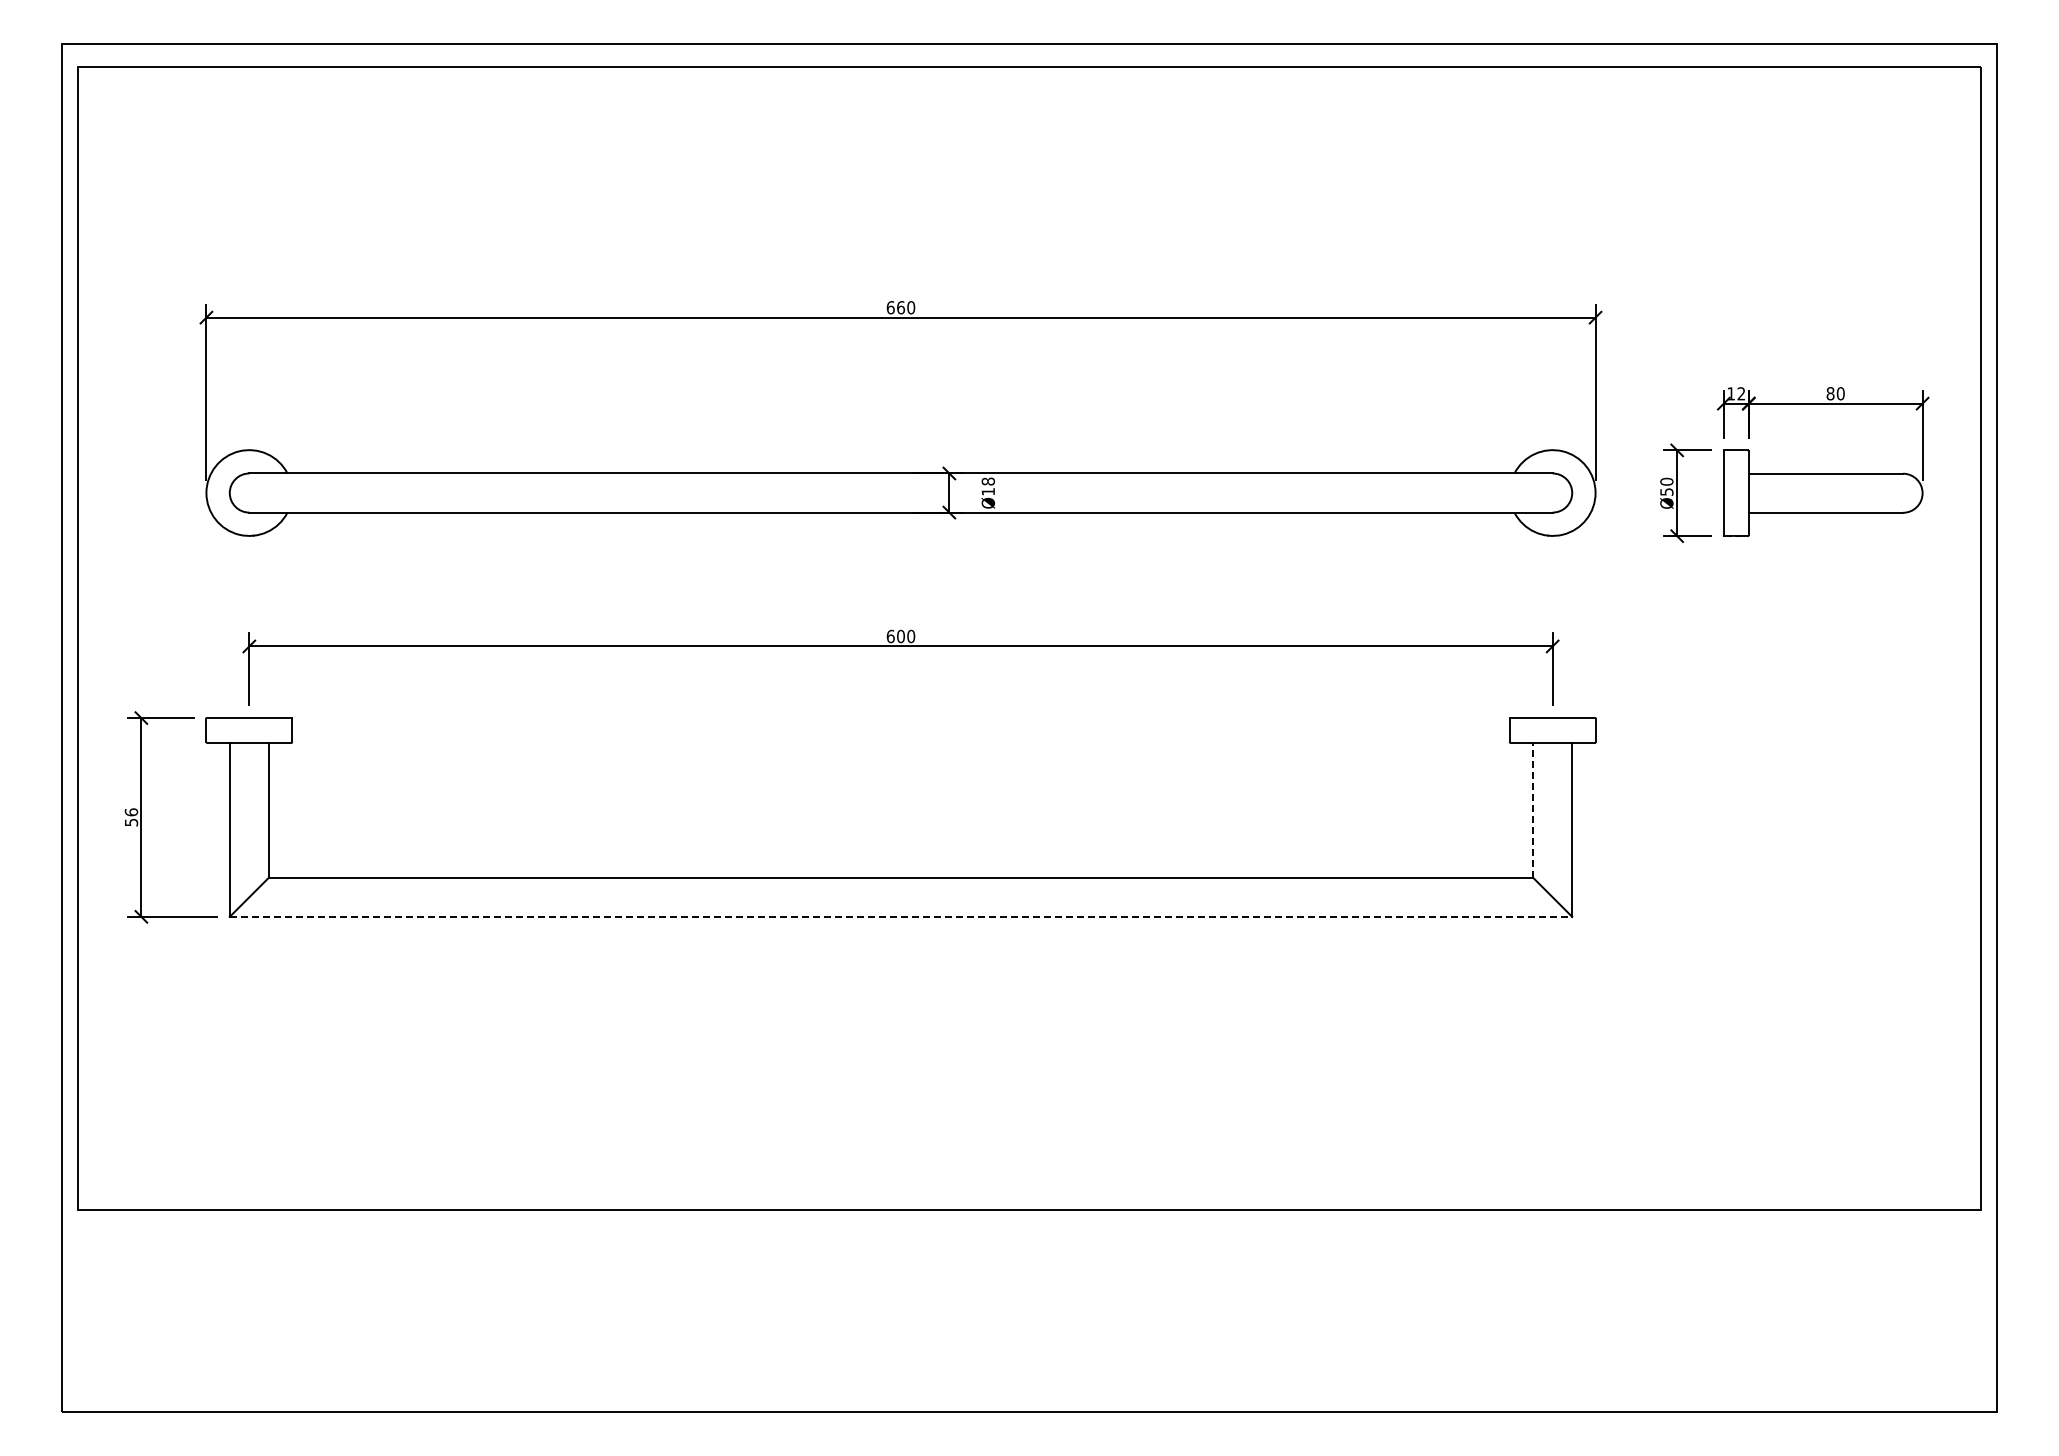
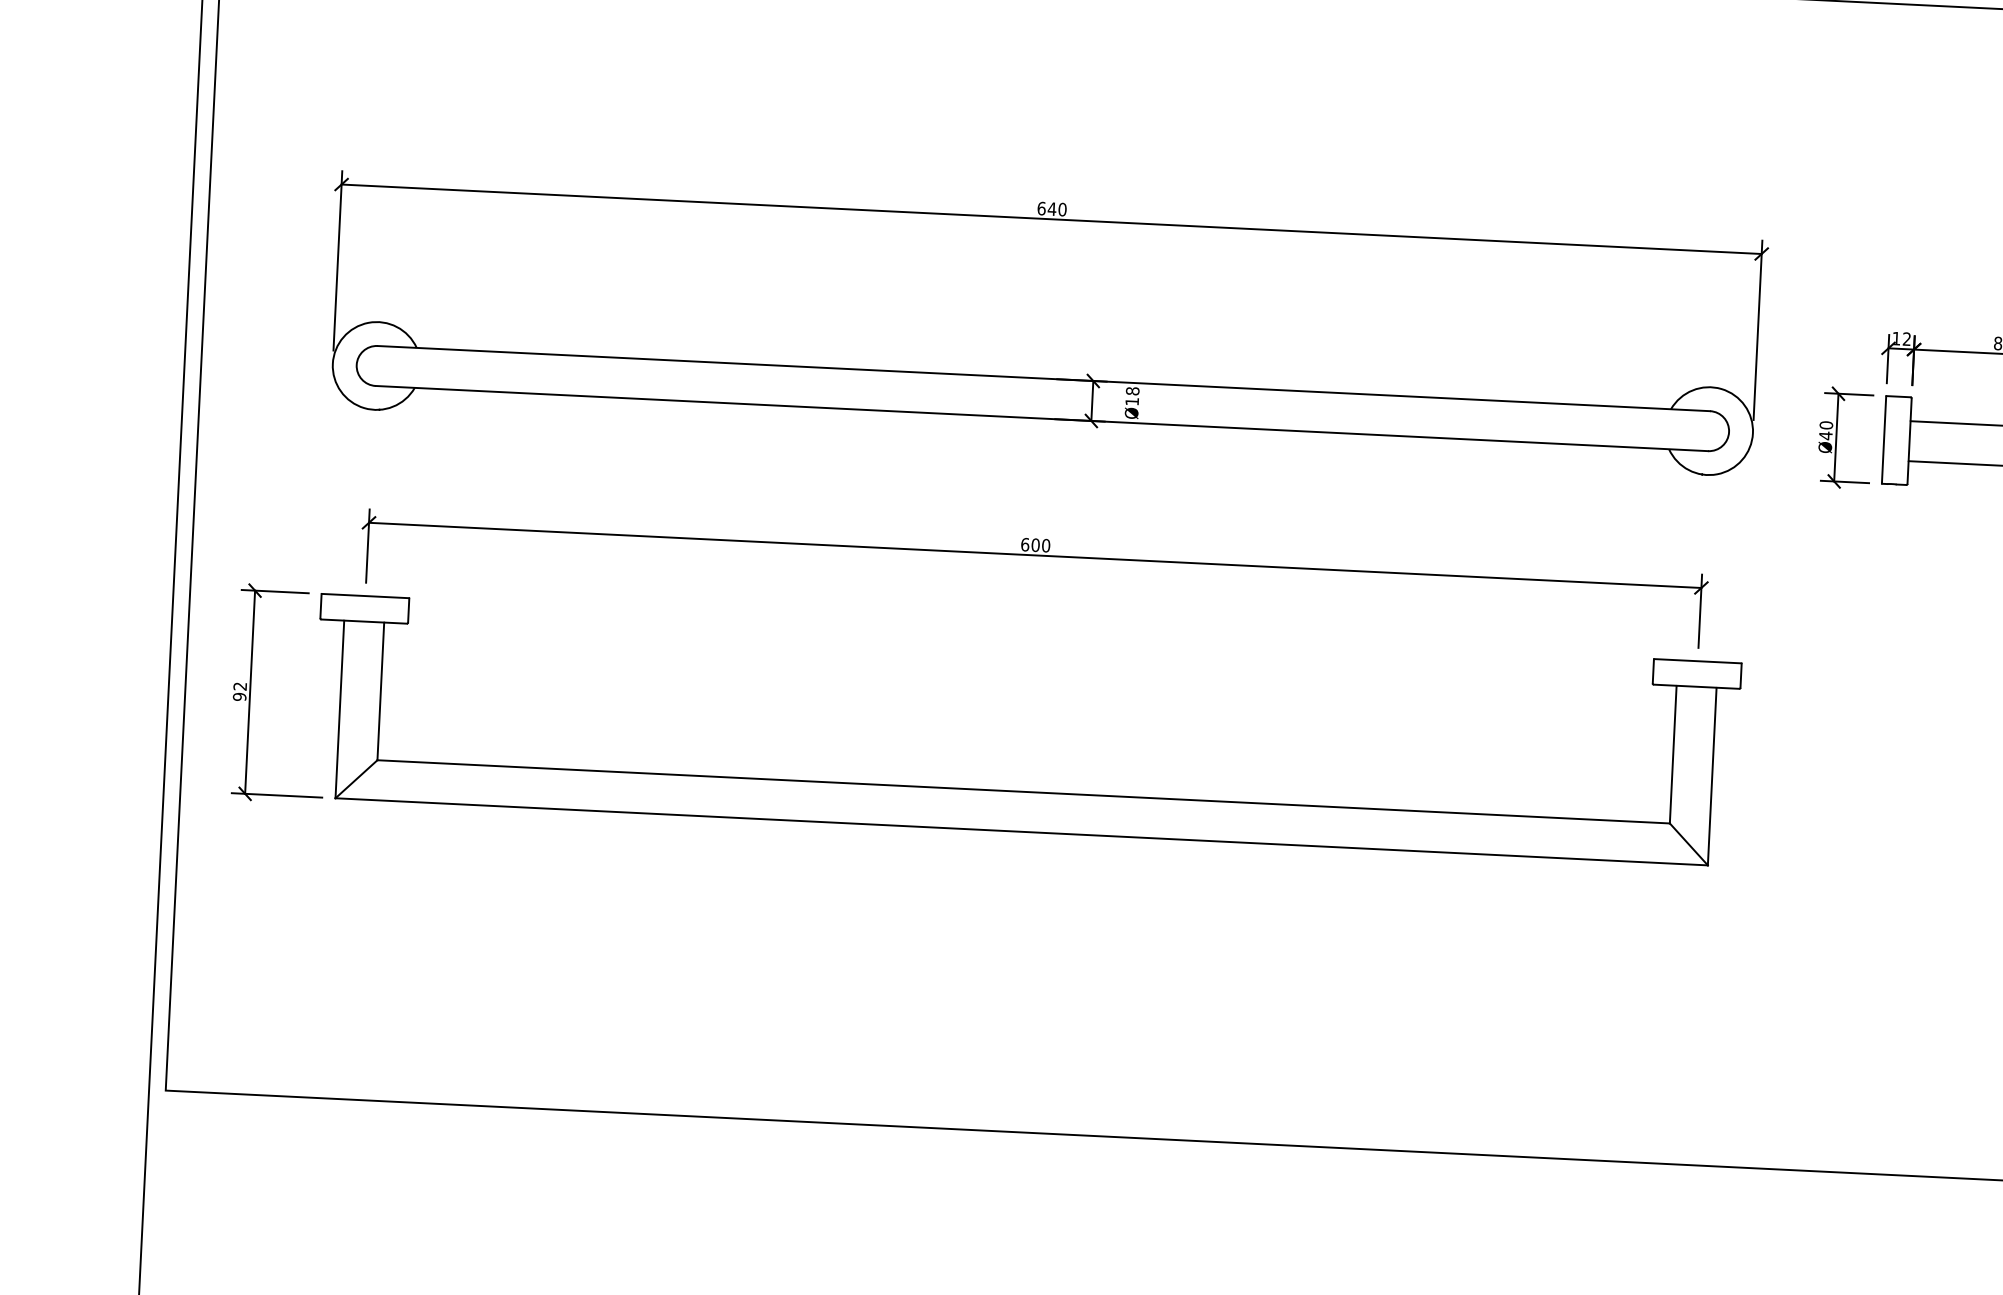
text: (900, 307) -> (1051, 208), 660 -> 640
text: (1666, 491) -> (1825, 435), Ø50 -> Ø40
line: (1533, 810) -> (1673, 754), dashed -> solid
text: (131, 817) -> (240, 691), 56 -> 92
line: (901, 916) -> (1022, 831), dashed -> solid

